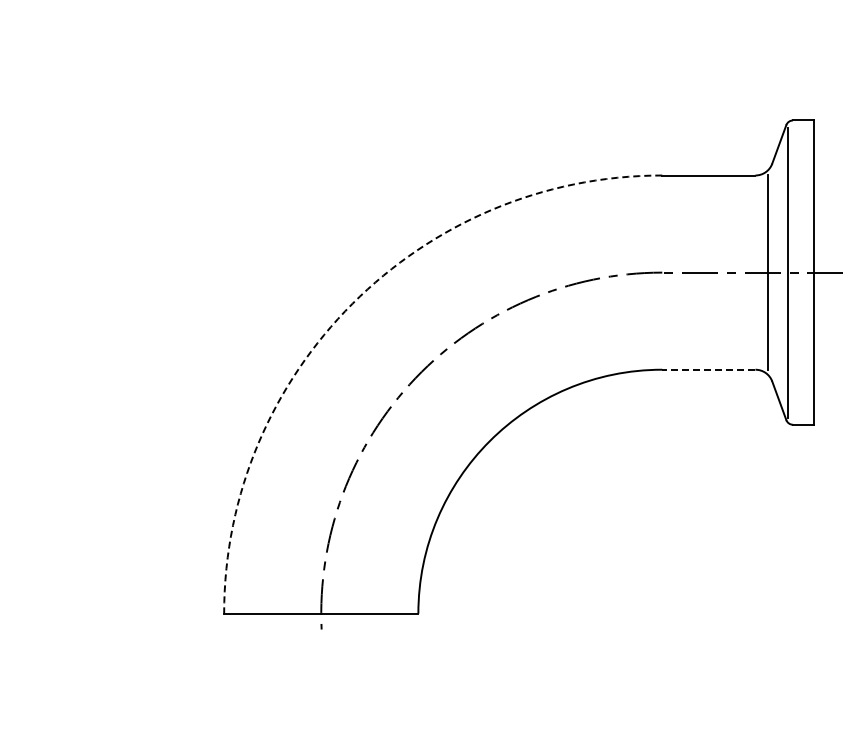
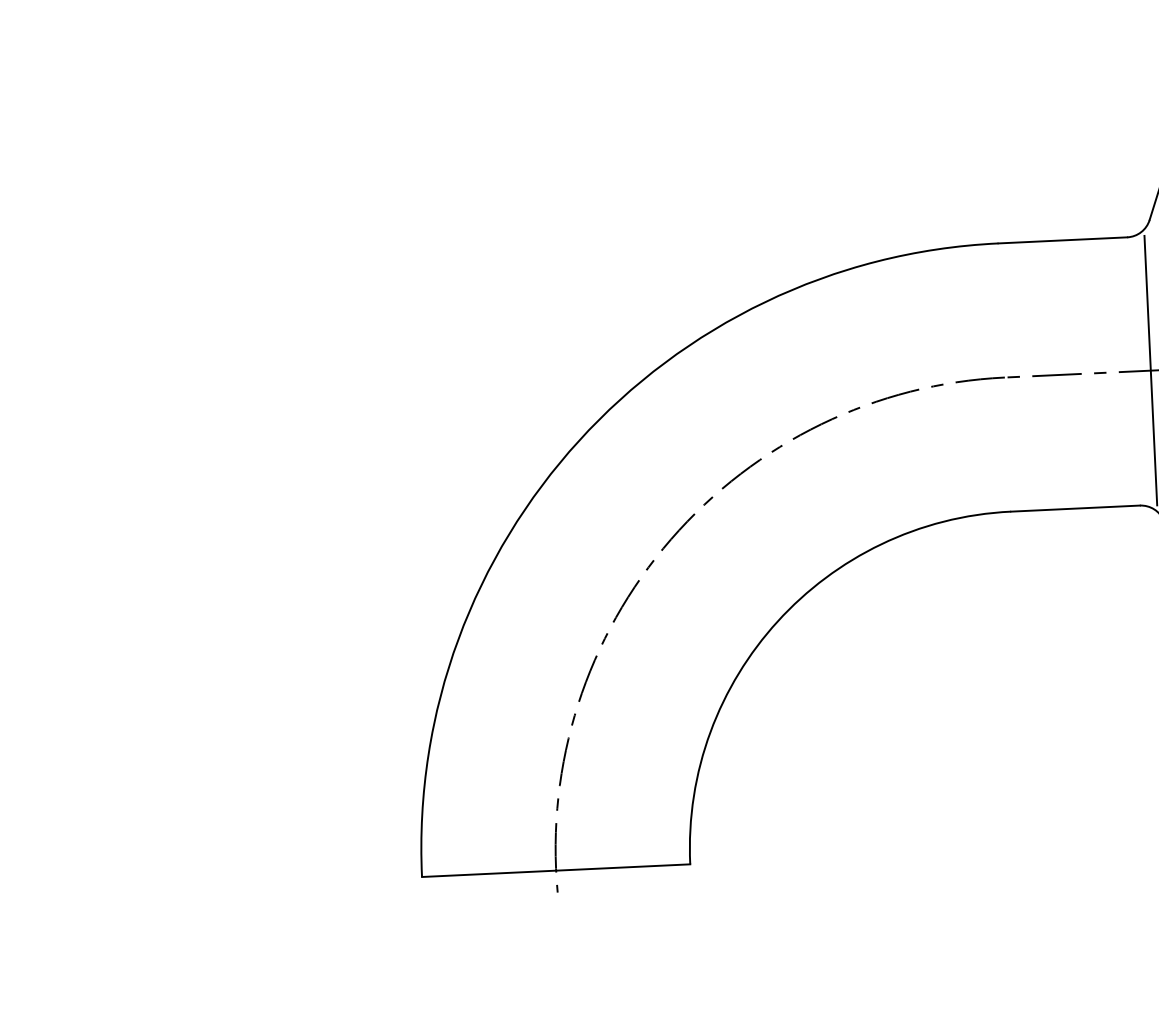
arc: (352, 303) -> (579, 440), dashed -> solid
line: (708, 369) -> (1075, 508), dashed -> solid

